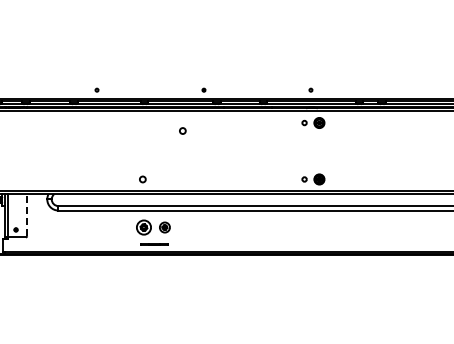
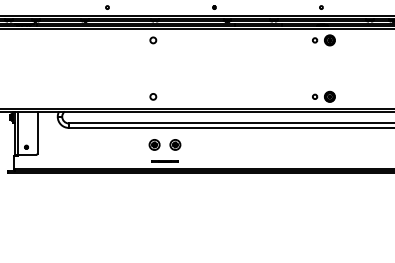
circle: (182, 130) -> (152, 39), moved
line: (27, 214) -> (37, 131), dashed -> solid
part: (144, 227) -> (154, 144), size x0.71

